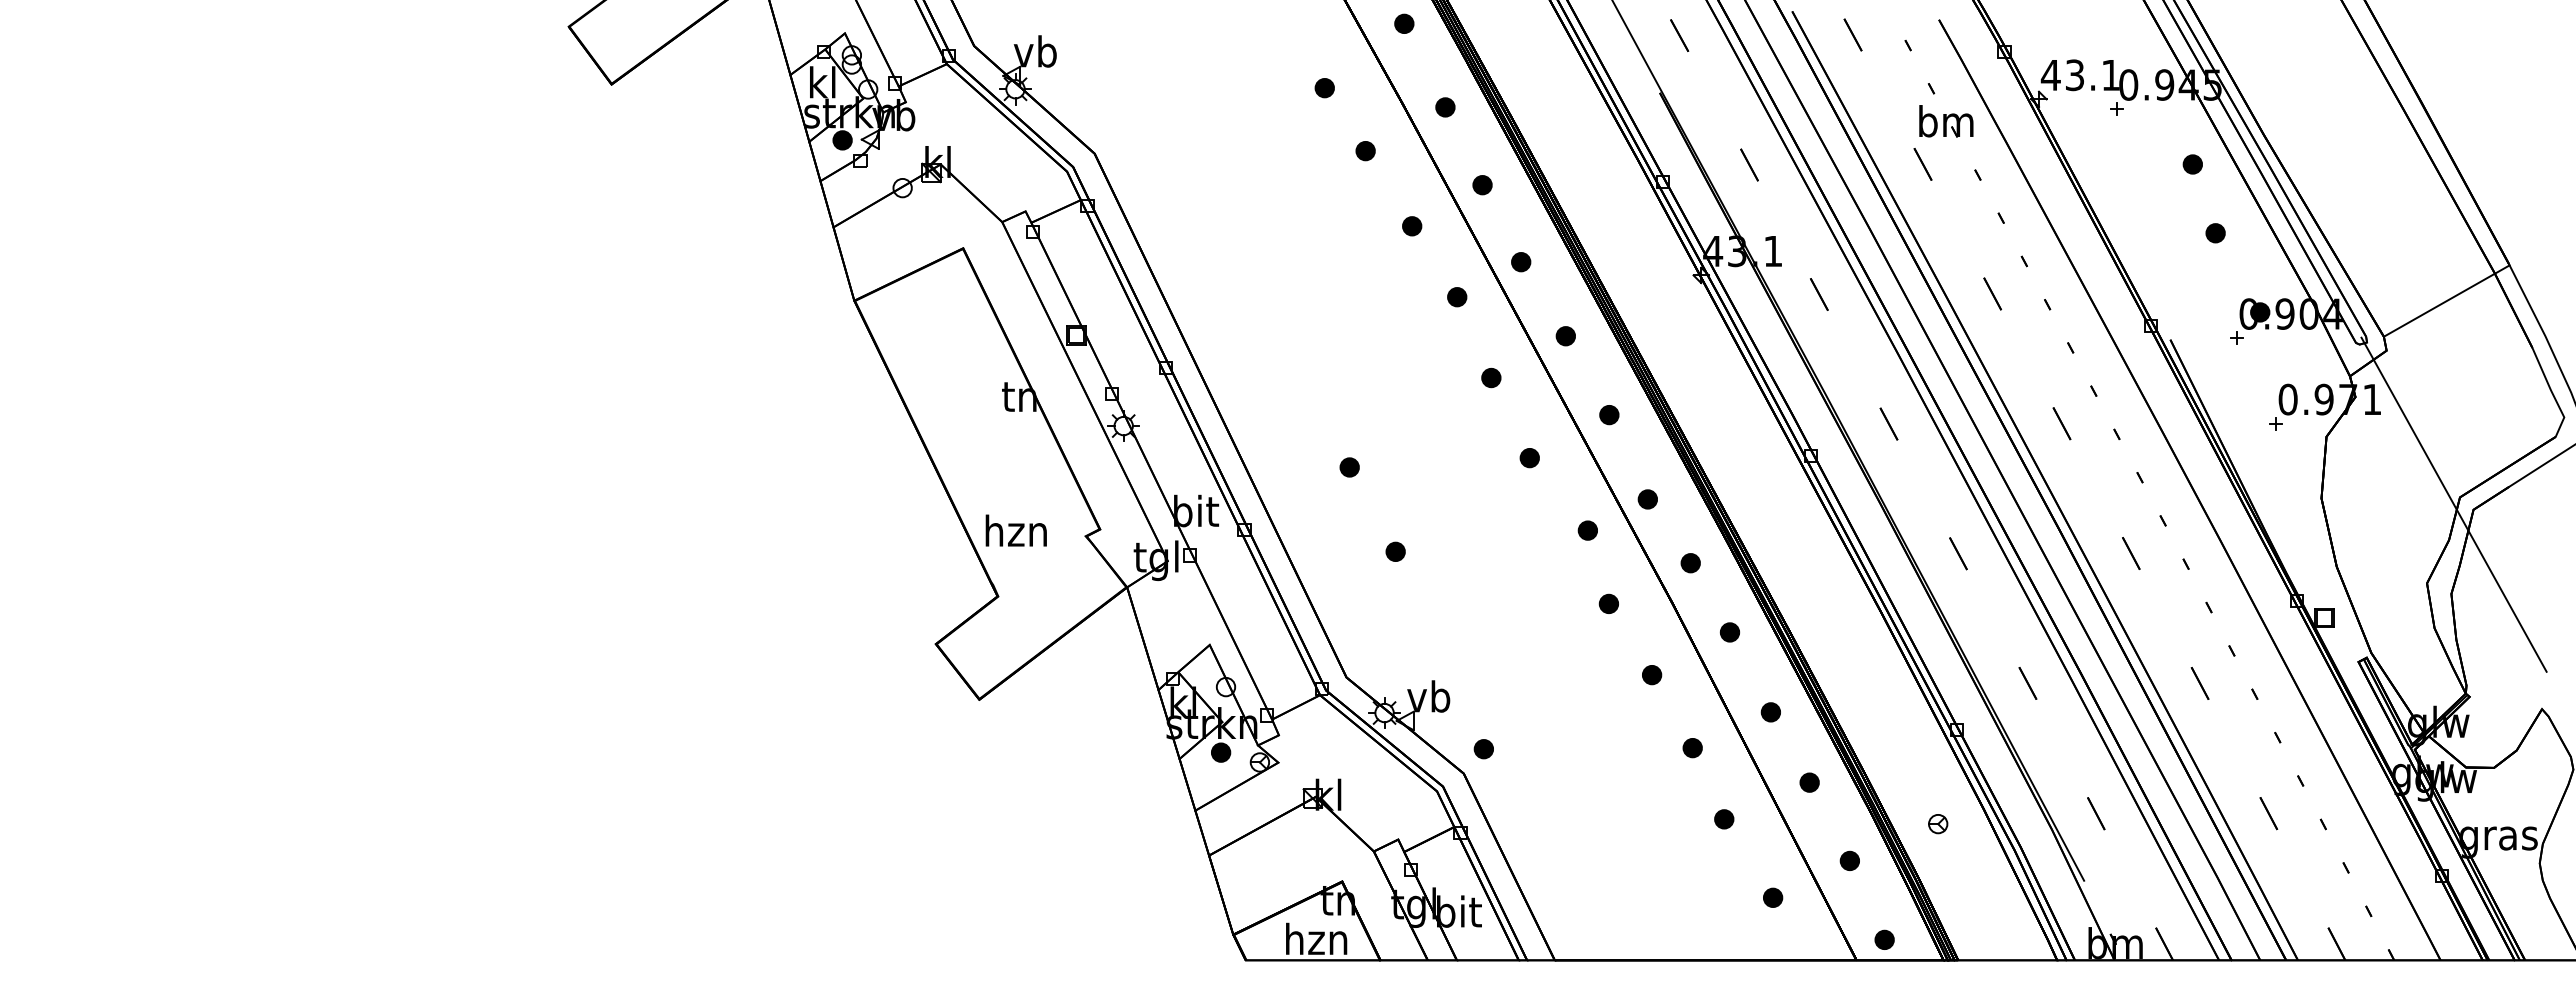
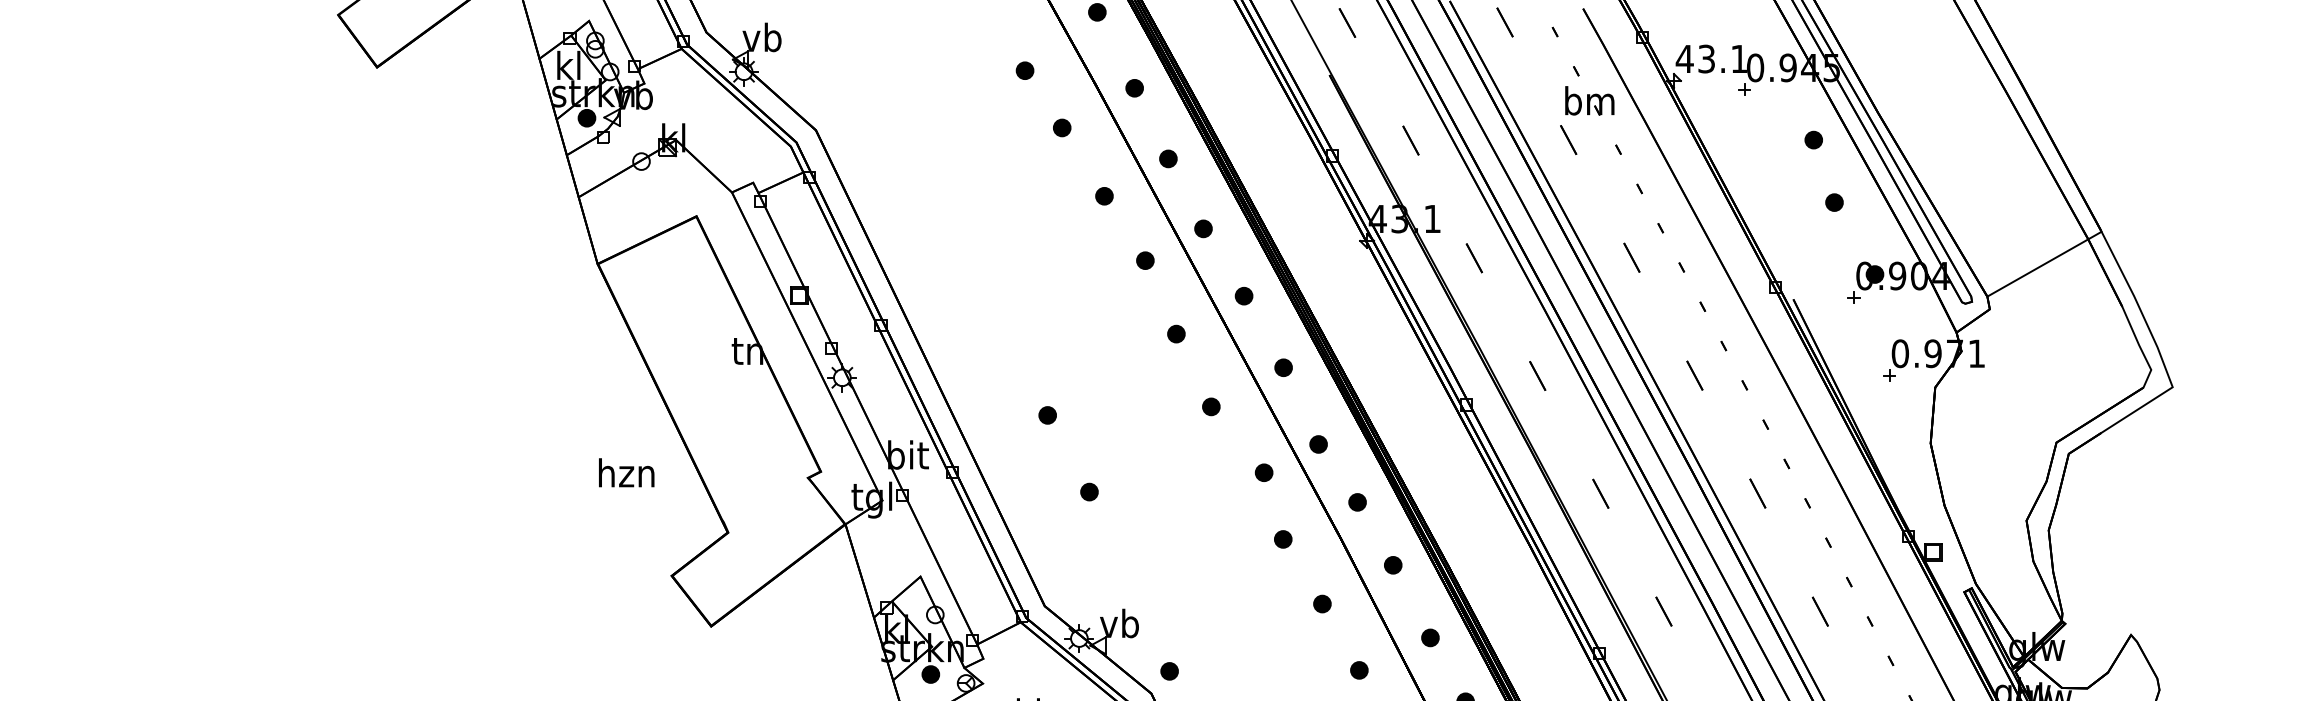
line: (2453, 504) -> (2050, 449), removed
text: (1015, 530) -> (625, 472), moved

